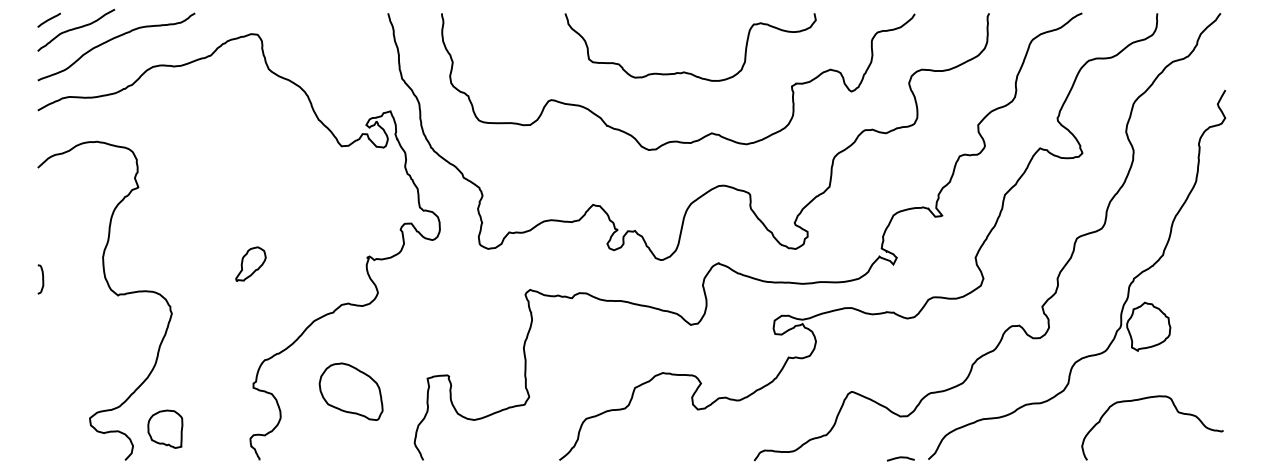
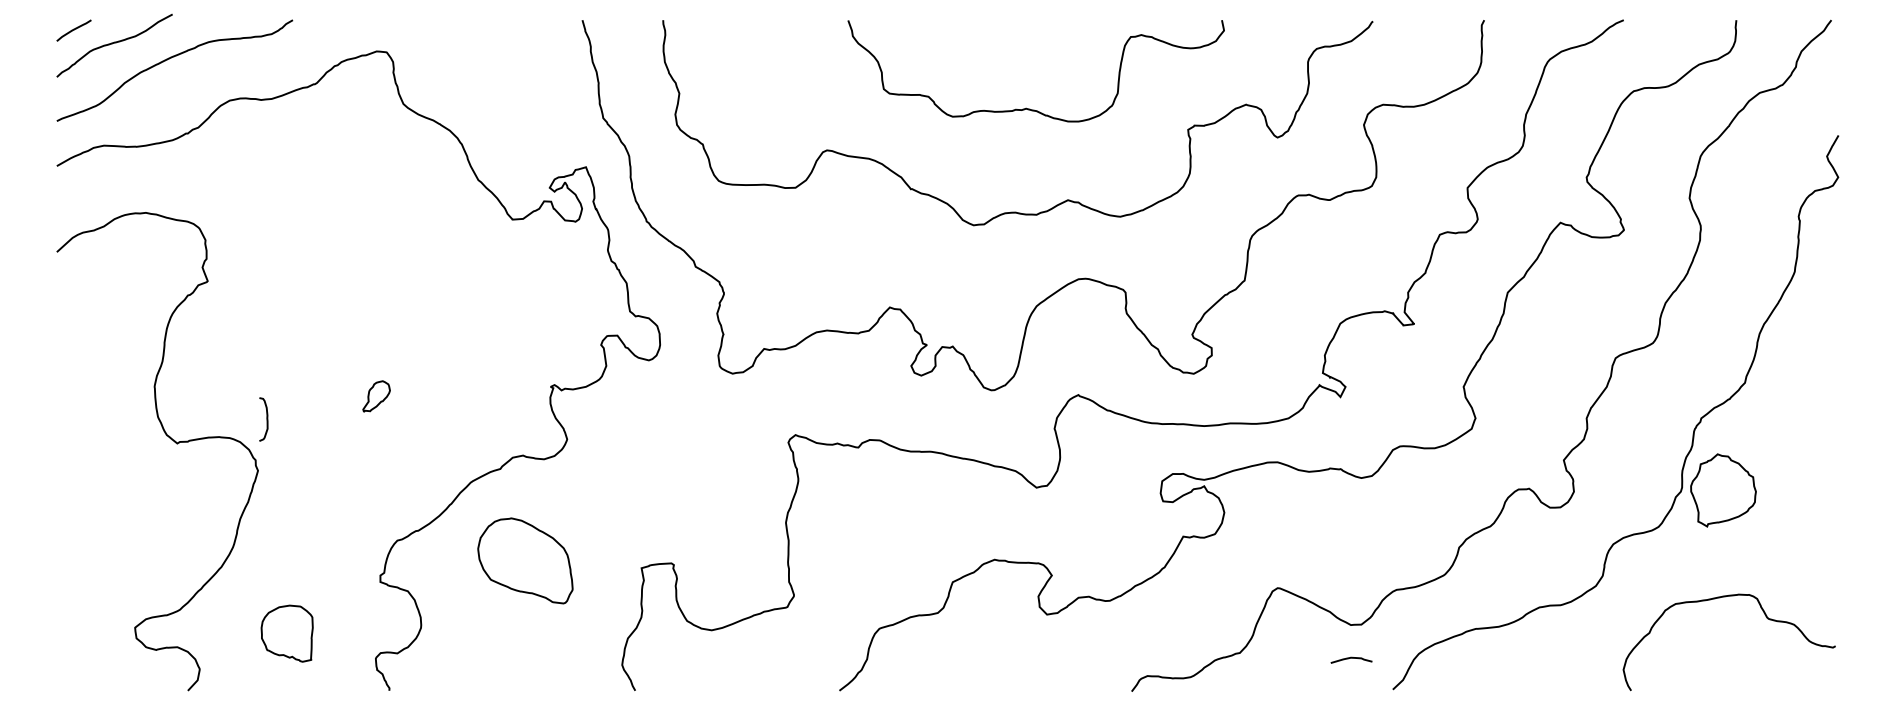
part: (250, 263) -> (375, 395), size x0.6
curve: (42, 279) -> (266, 419), moved
part: (350, 391) -> (524, 560), moved
part: (165, 428) -> (287, 632), moved
curve: (900, 458) -> (1351, 659), moved

